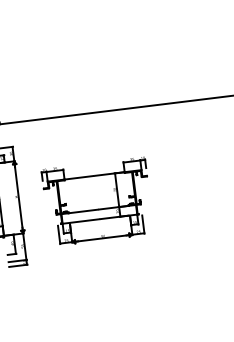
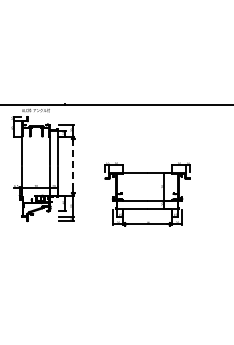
line: (19, 197) -> (73, 166), solid -> dashed
part: (97, 201) -> (147, 194), moved

